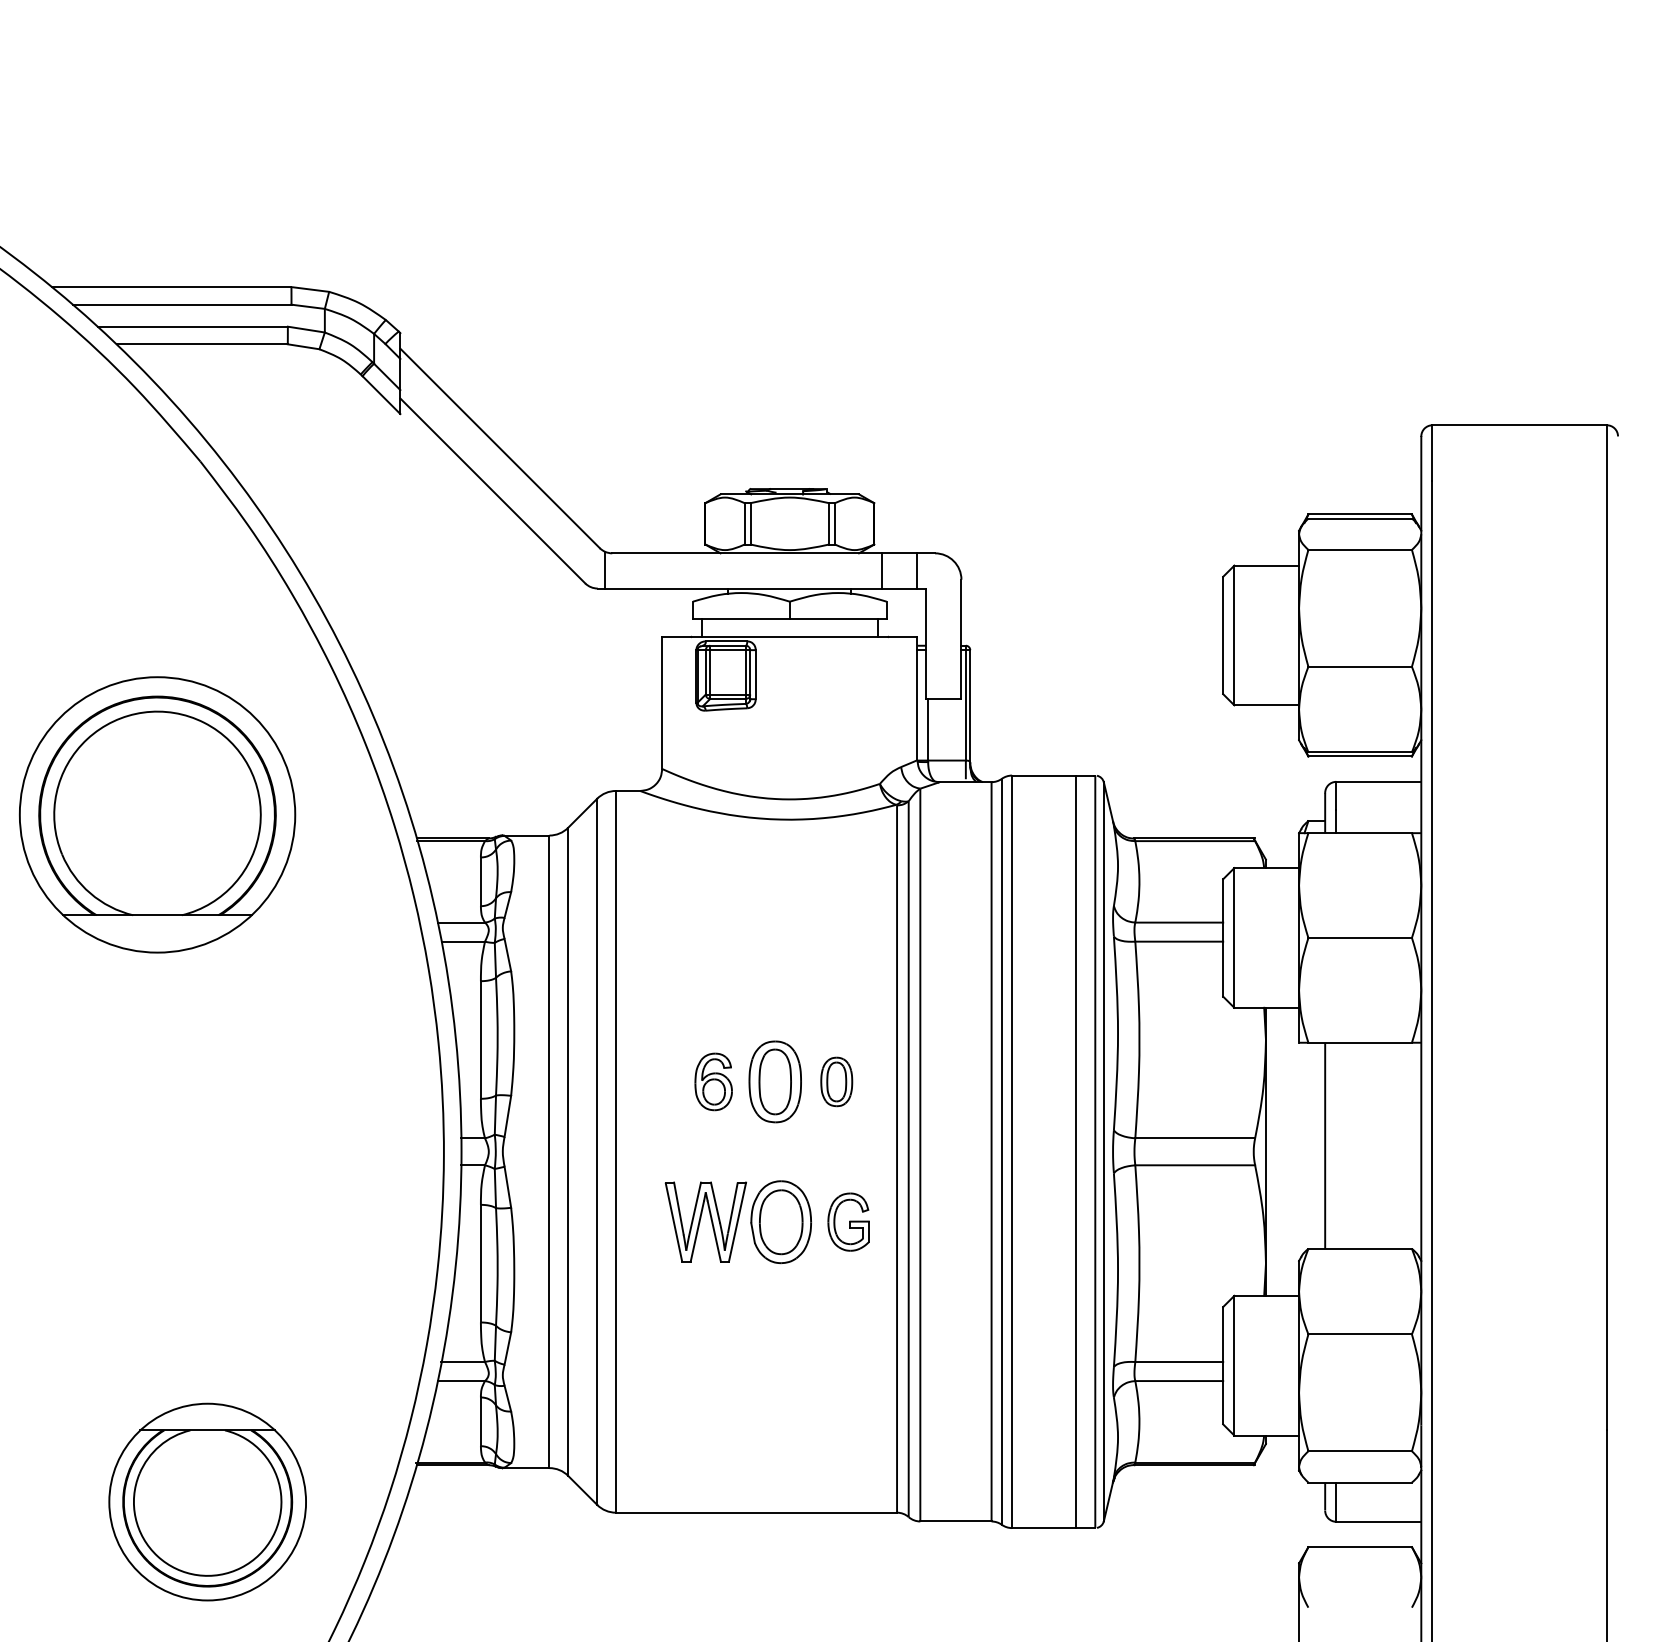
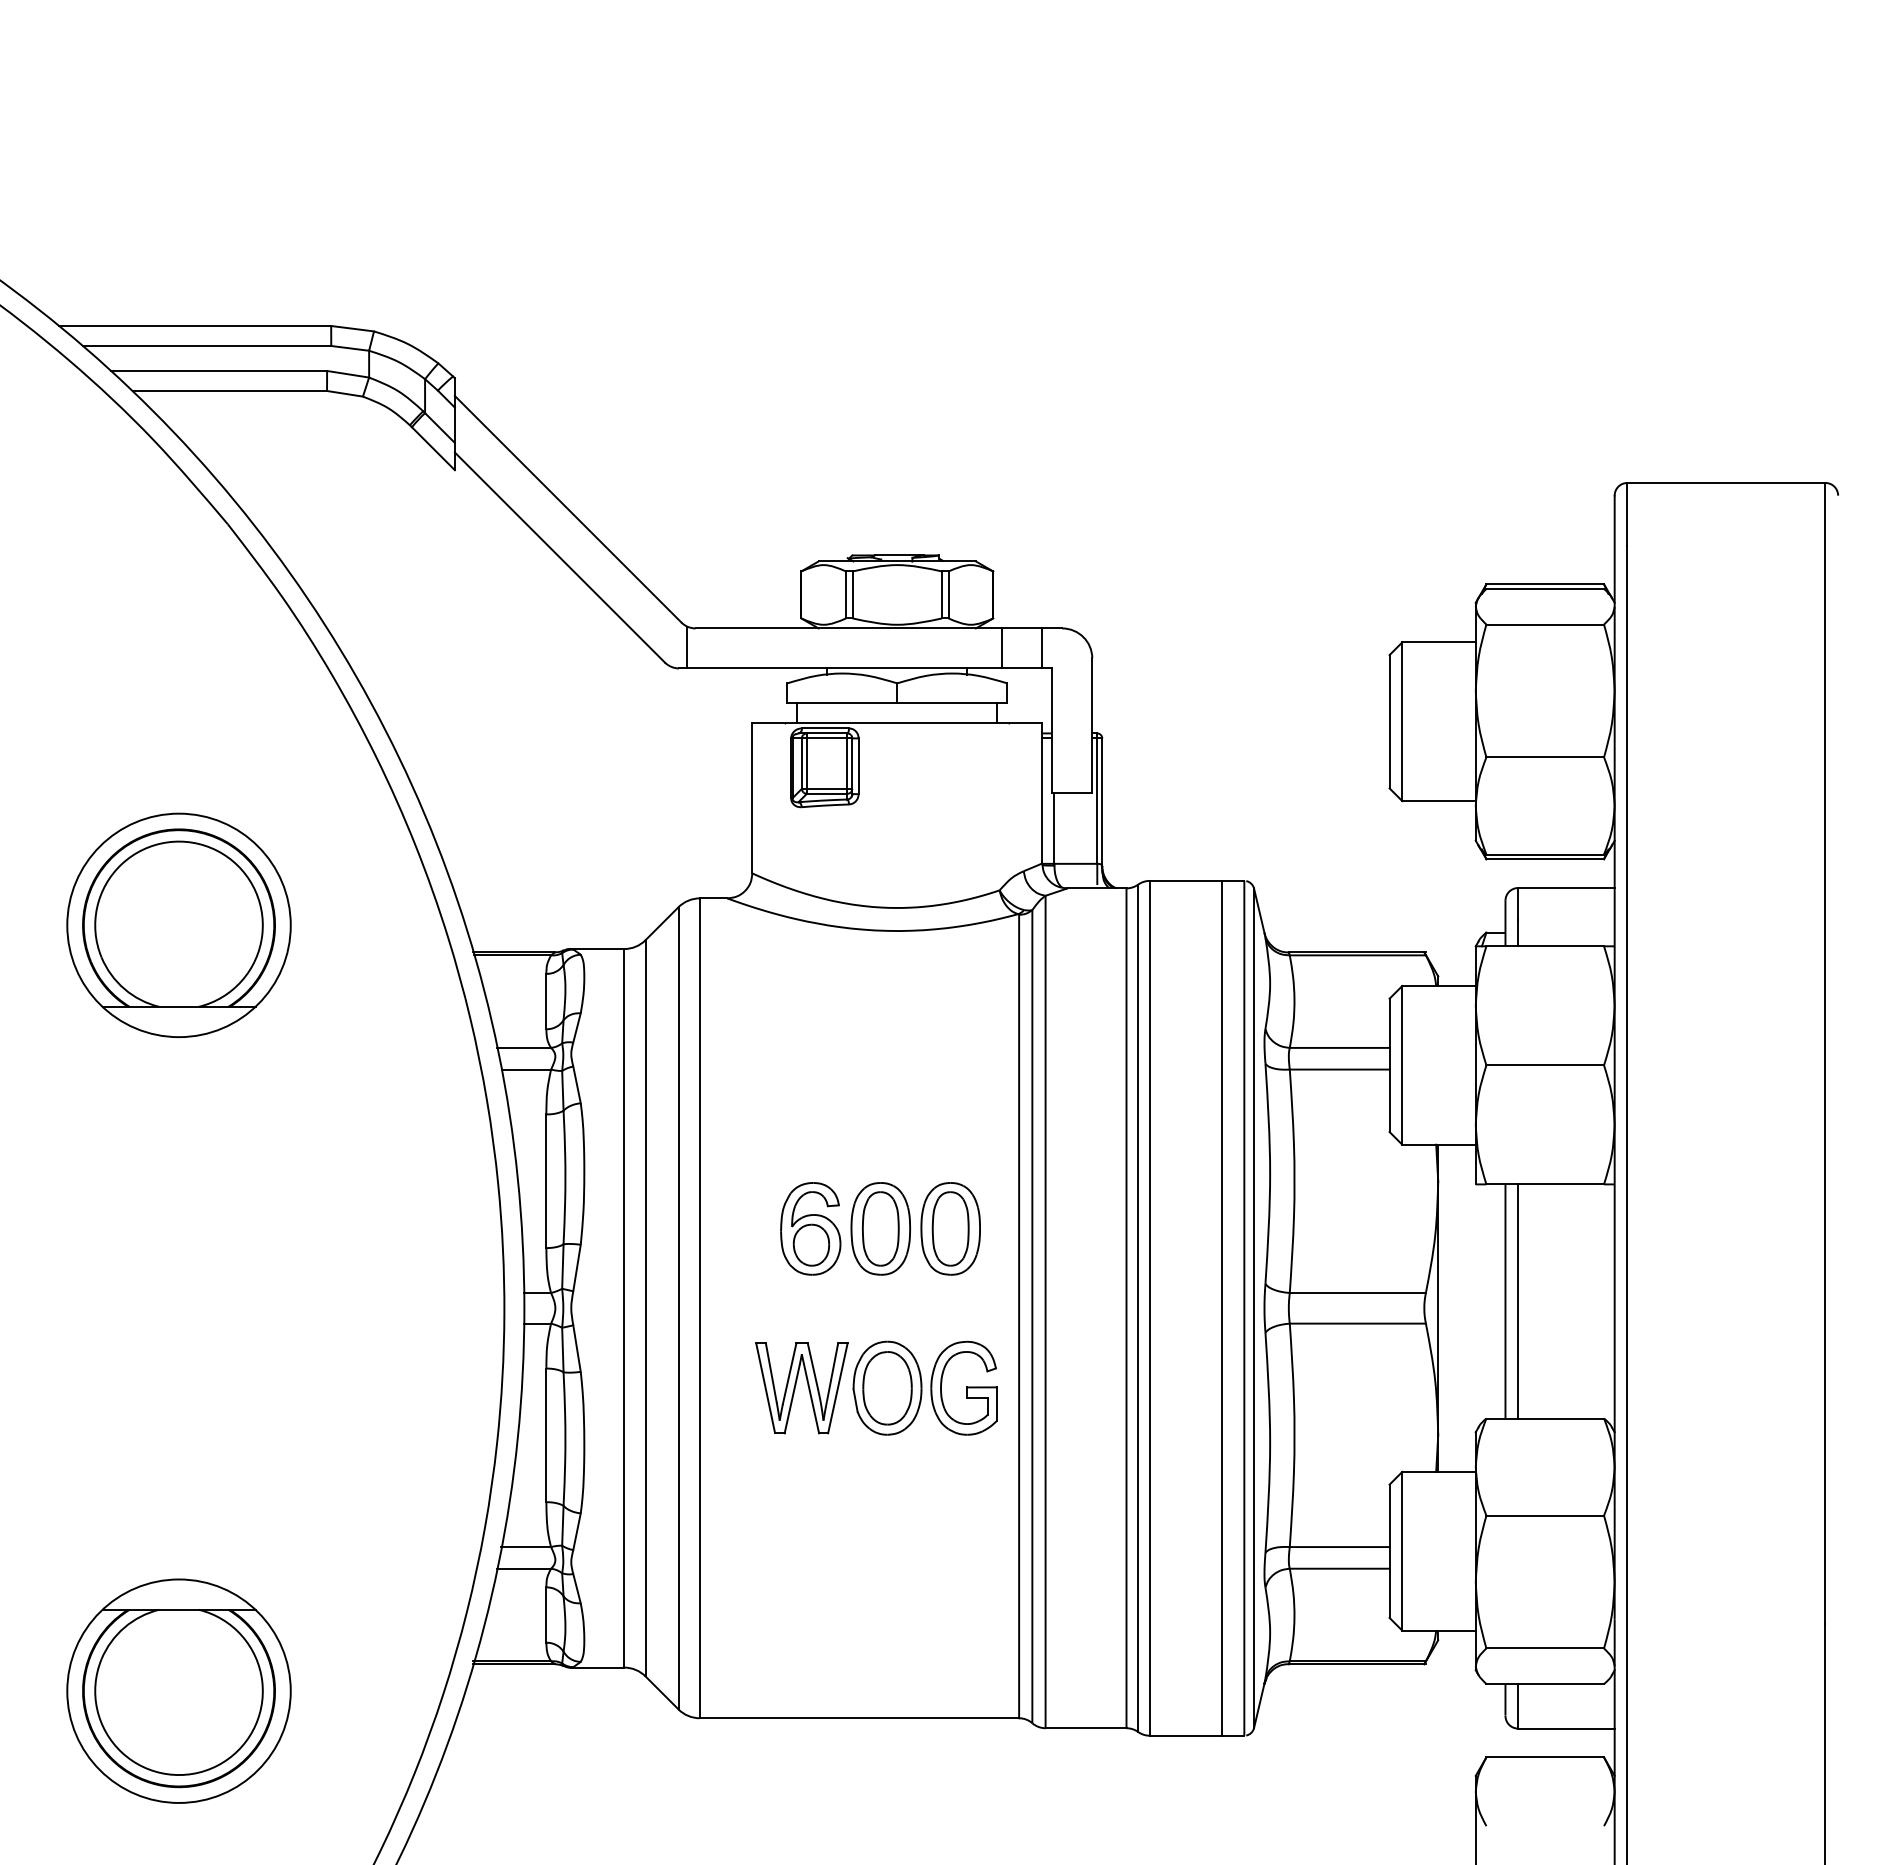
part: (157, 813) -> (178, 924), size x0.71
part: (713, 1081) -> (810, 1228), size x1.43
part: (836, 1081) -> (950, 1228), size x1.67
line: (1336, 1145) -> (1518, 1301), added
part: (848, 1221) -> (963, 1387), size x1.43
part: (207, 1501) -> (178, 1690), moved

